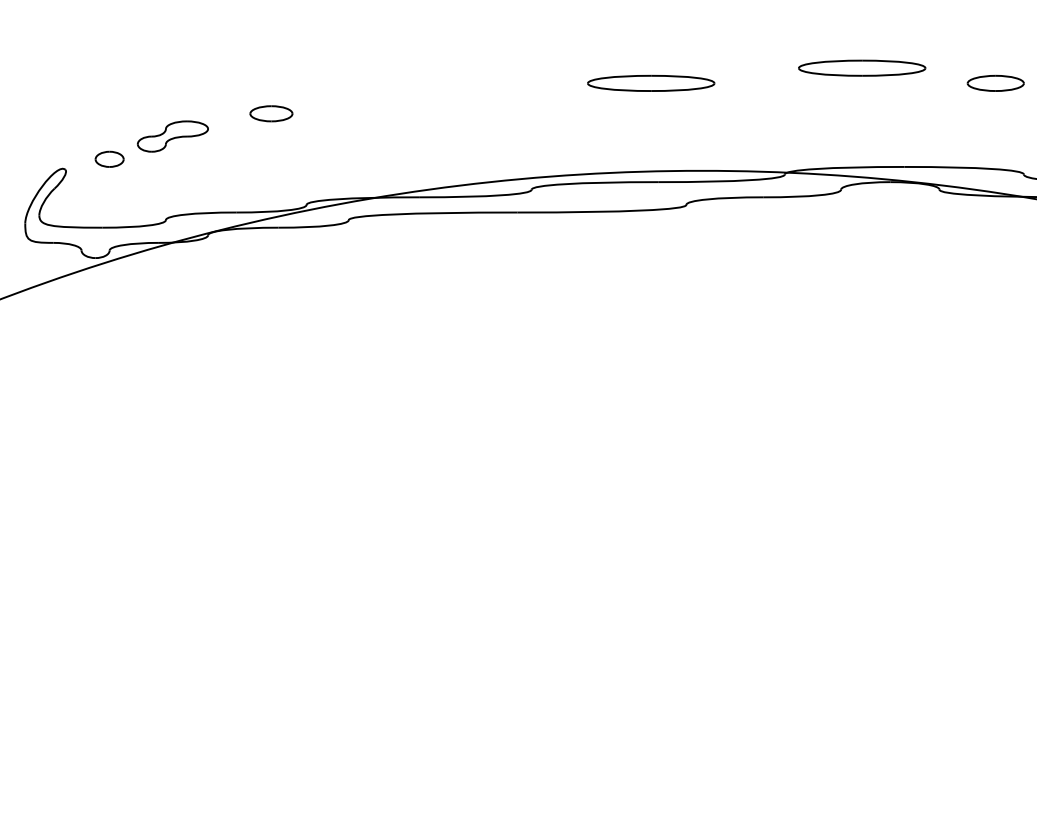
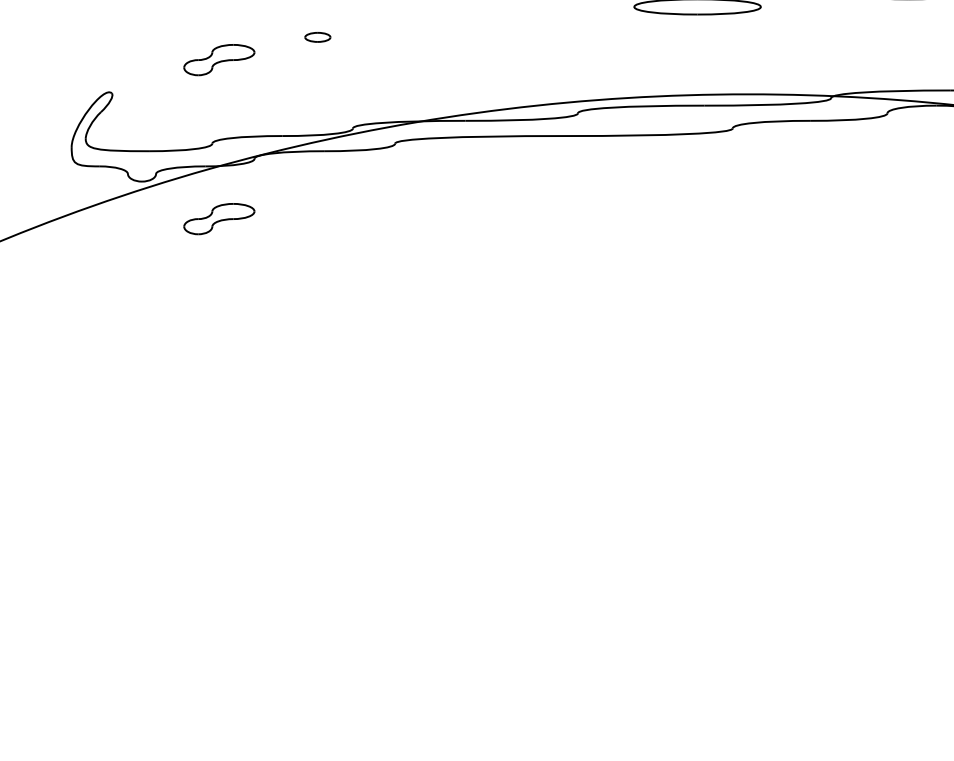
part: (271, 113) -> (317, 37), size x0.6
part: (109, 158) -> (155, 82), removed
part: (172, 295) -> (218, 219), added

